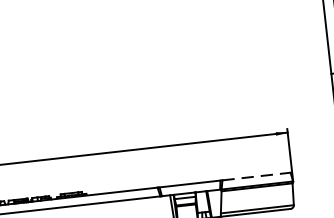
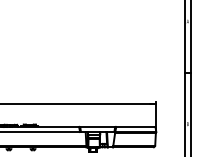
line: (255, 175) -> (135, 126), dashed -> solid

